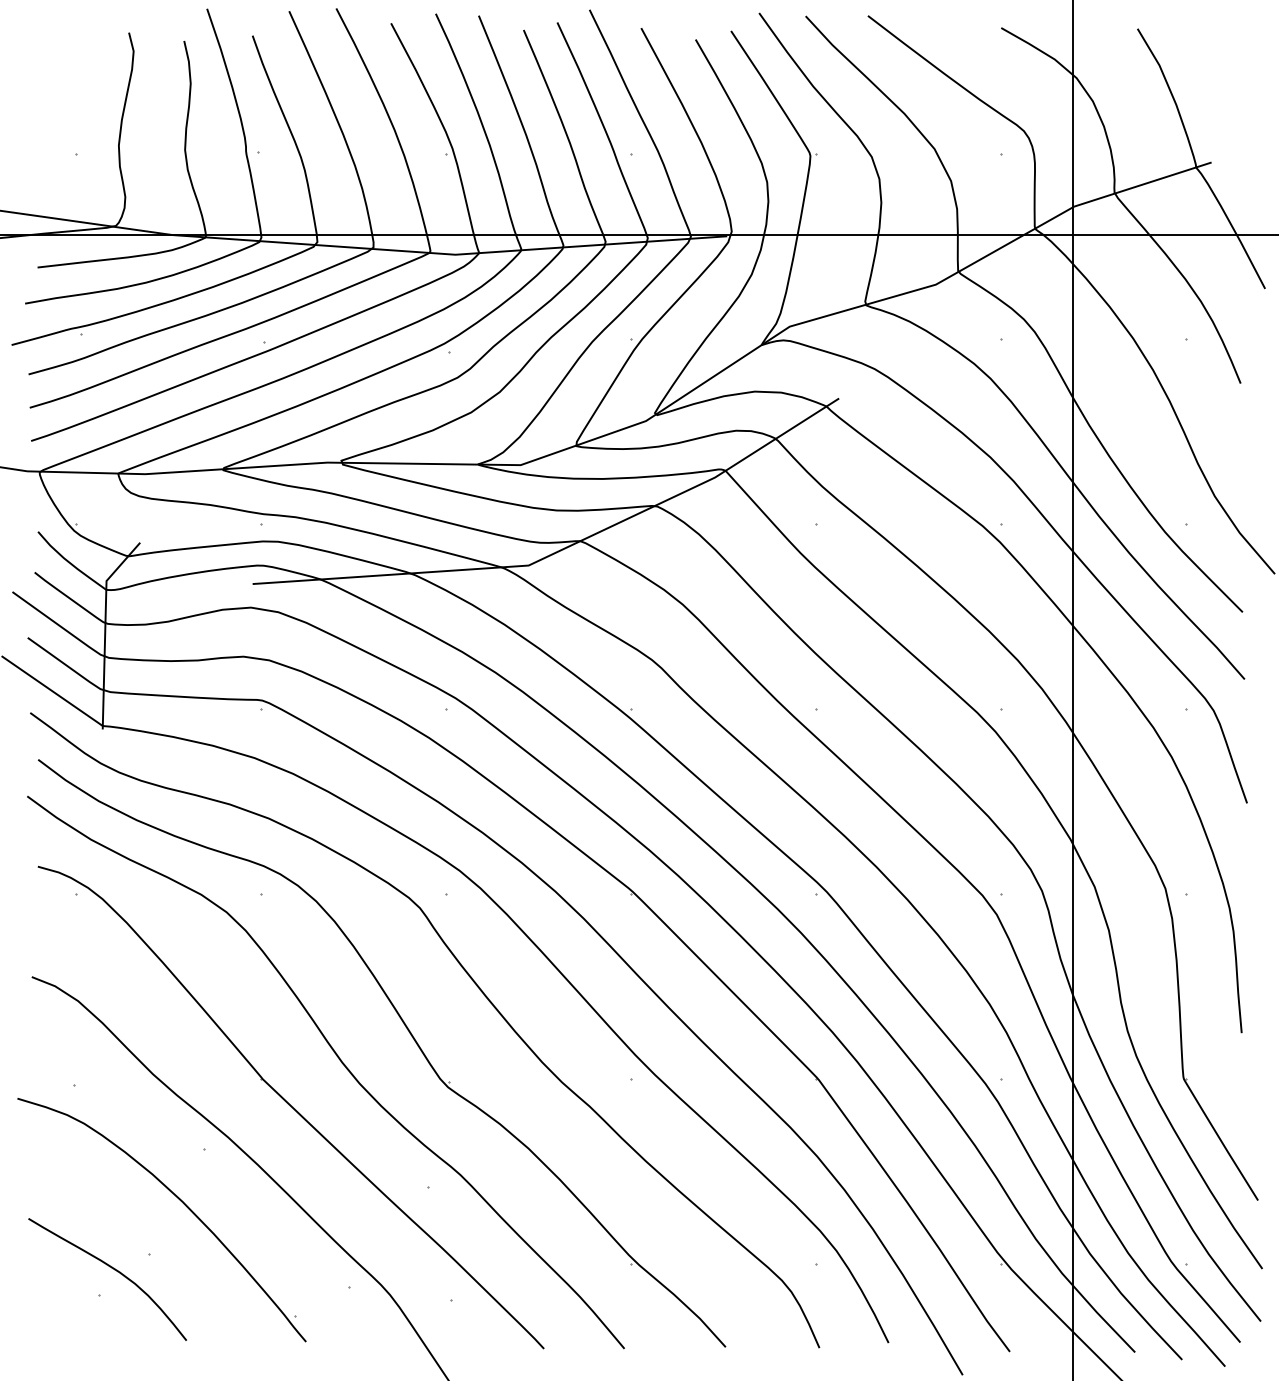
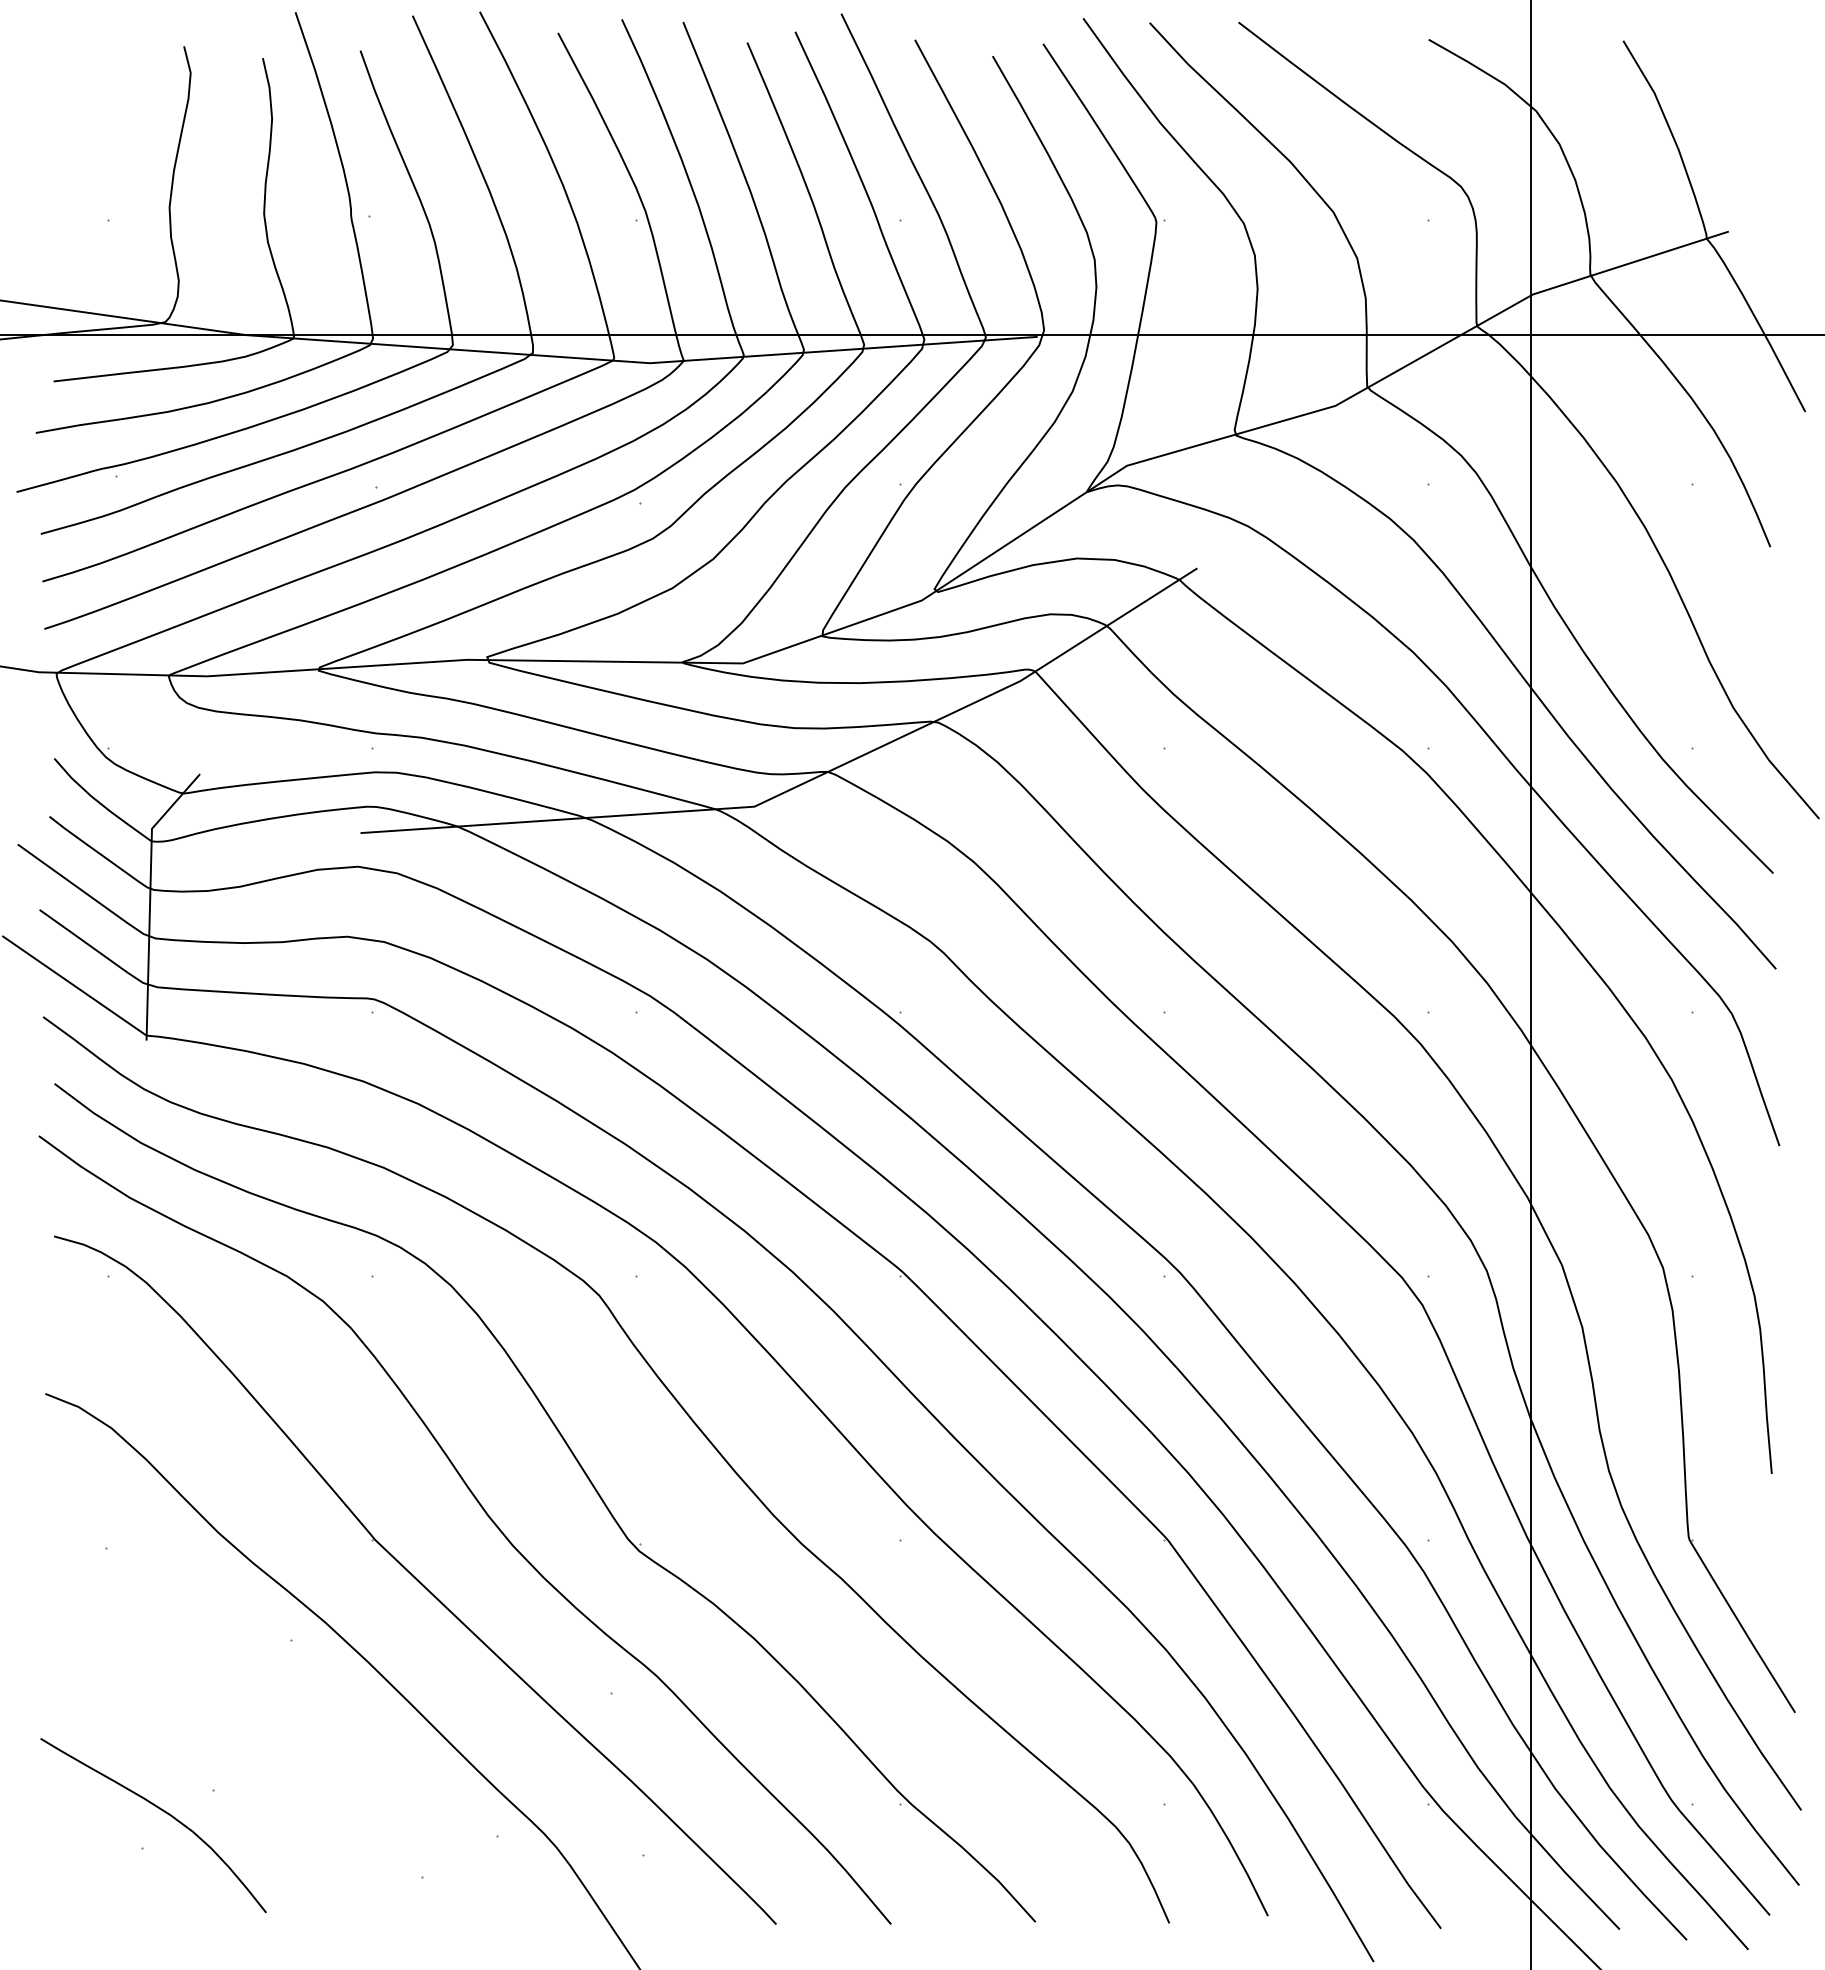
curve: (180, 1201) -> (257, 1713), removed

